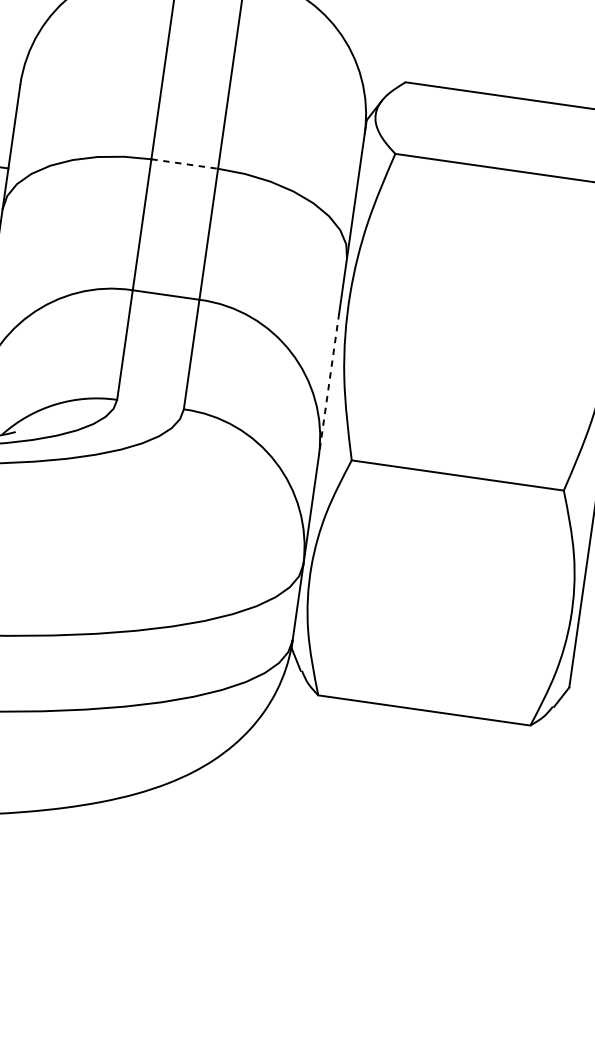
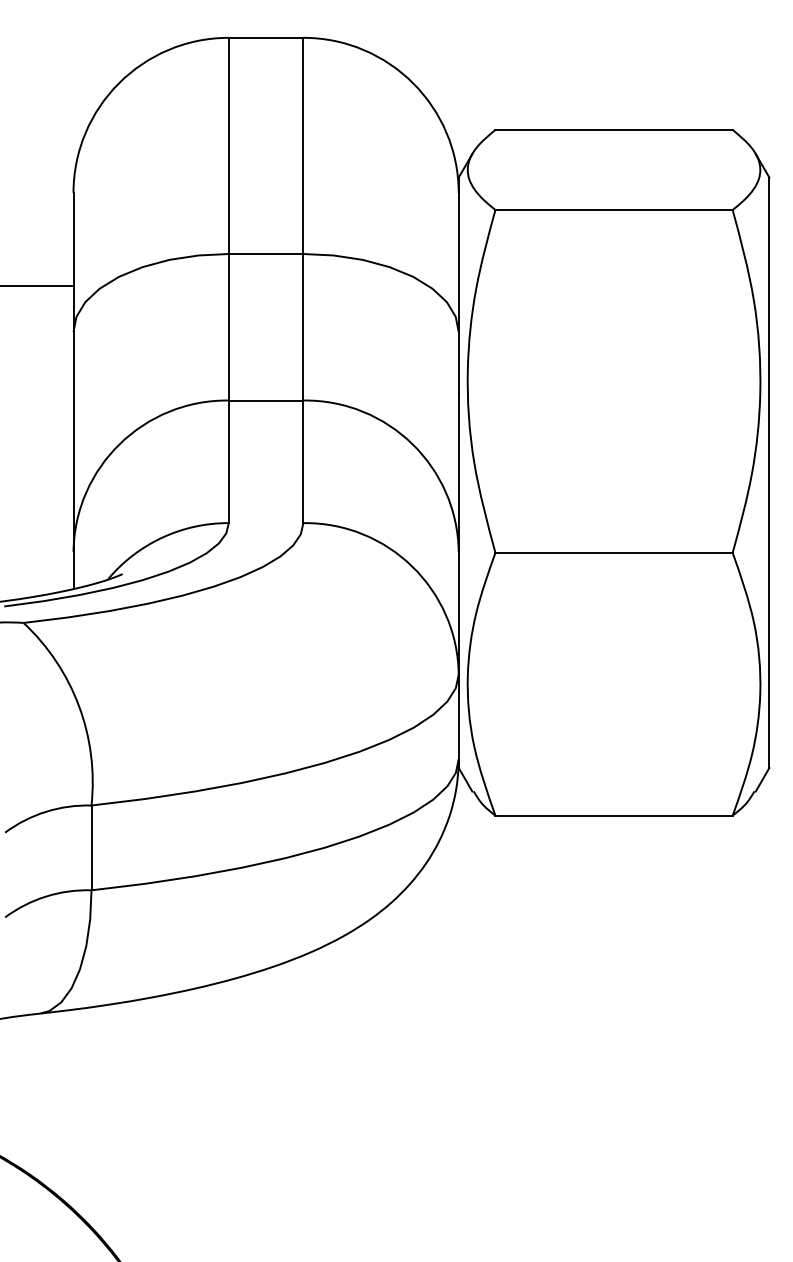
line: (185, 164) -> (266, 254), dashed -> solid
line: (328, 384) -> (458, 473), dashed -> solid

